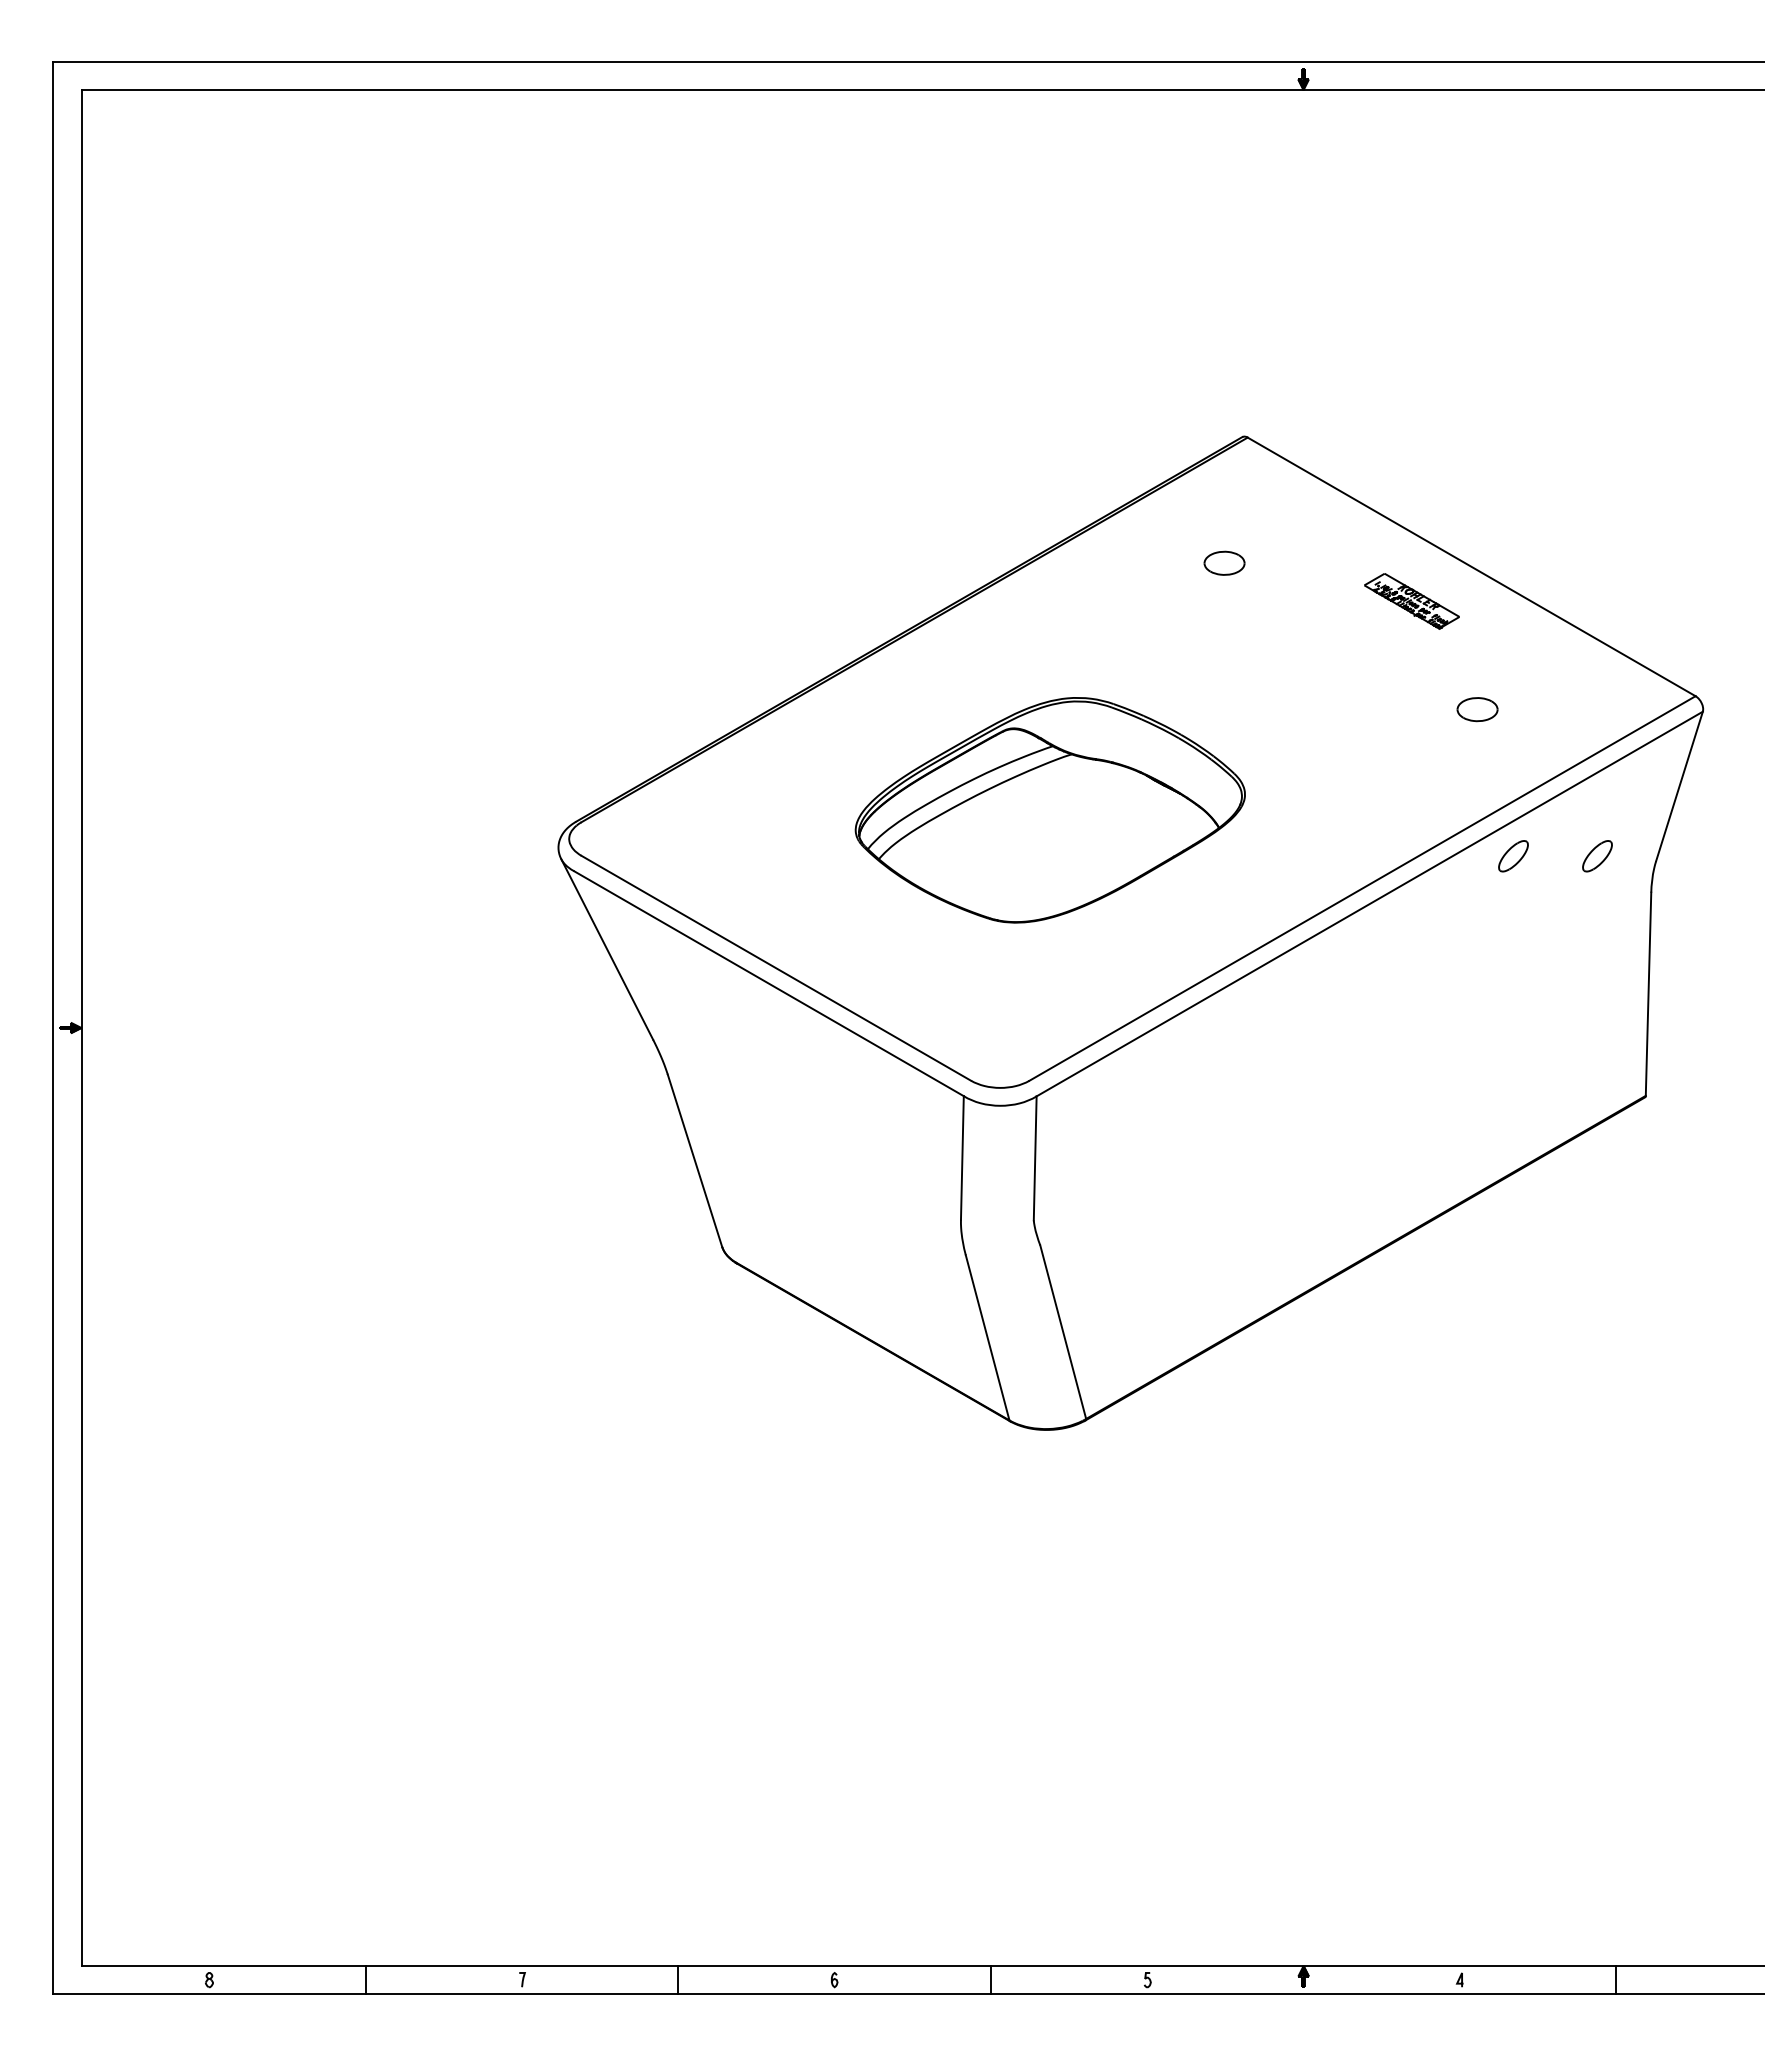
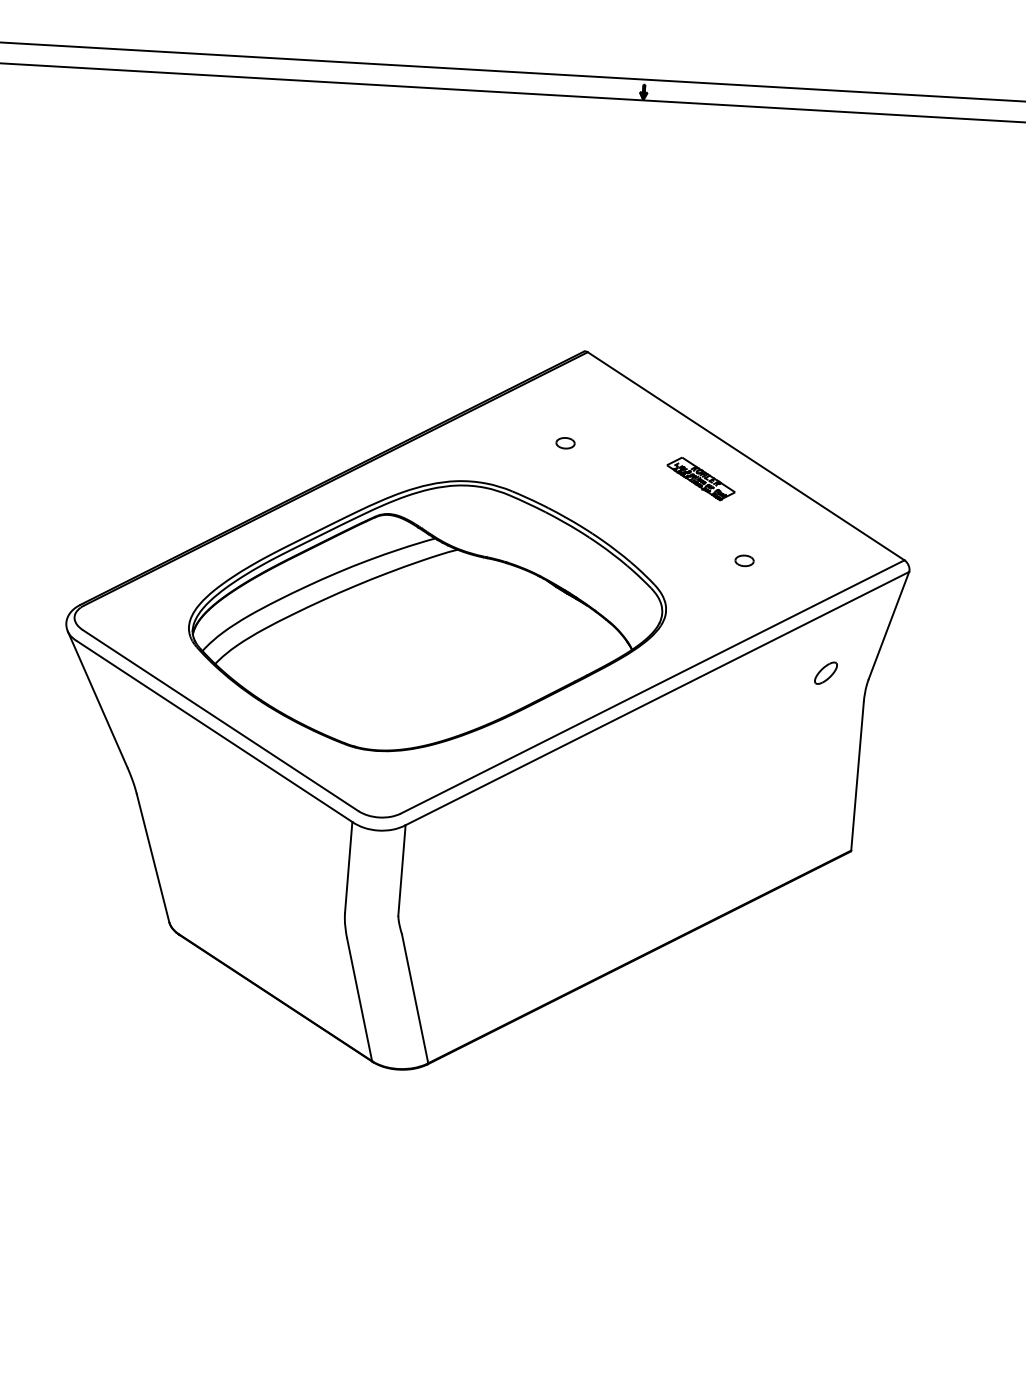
part: (1224, 563) -> (565, 443), size x0.62
part: (1477, 709) -> (744, 560), size x0.62
part: (1050, 810) -> (427, 616), size x1.67
part: (1513, 856) -> (764, 669), removed

